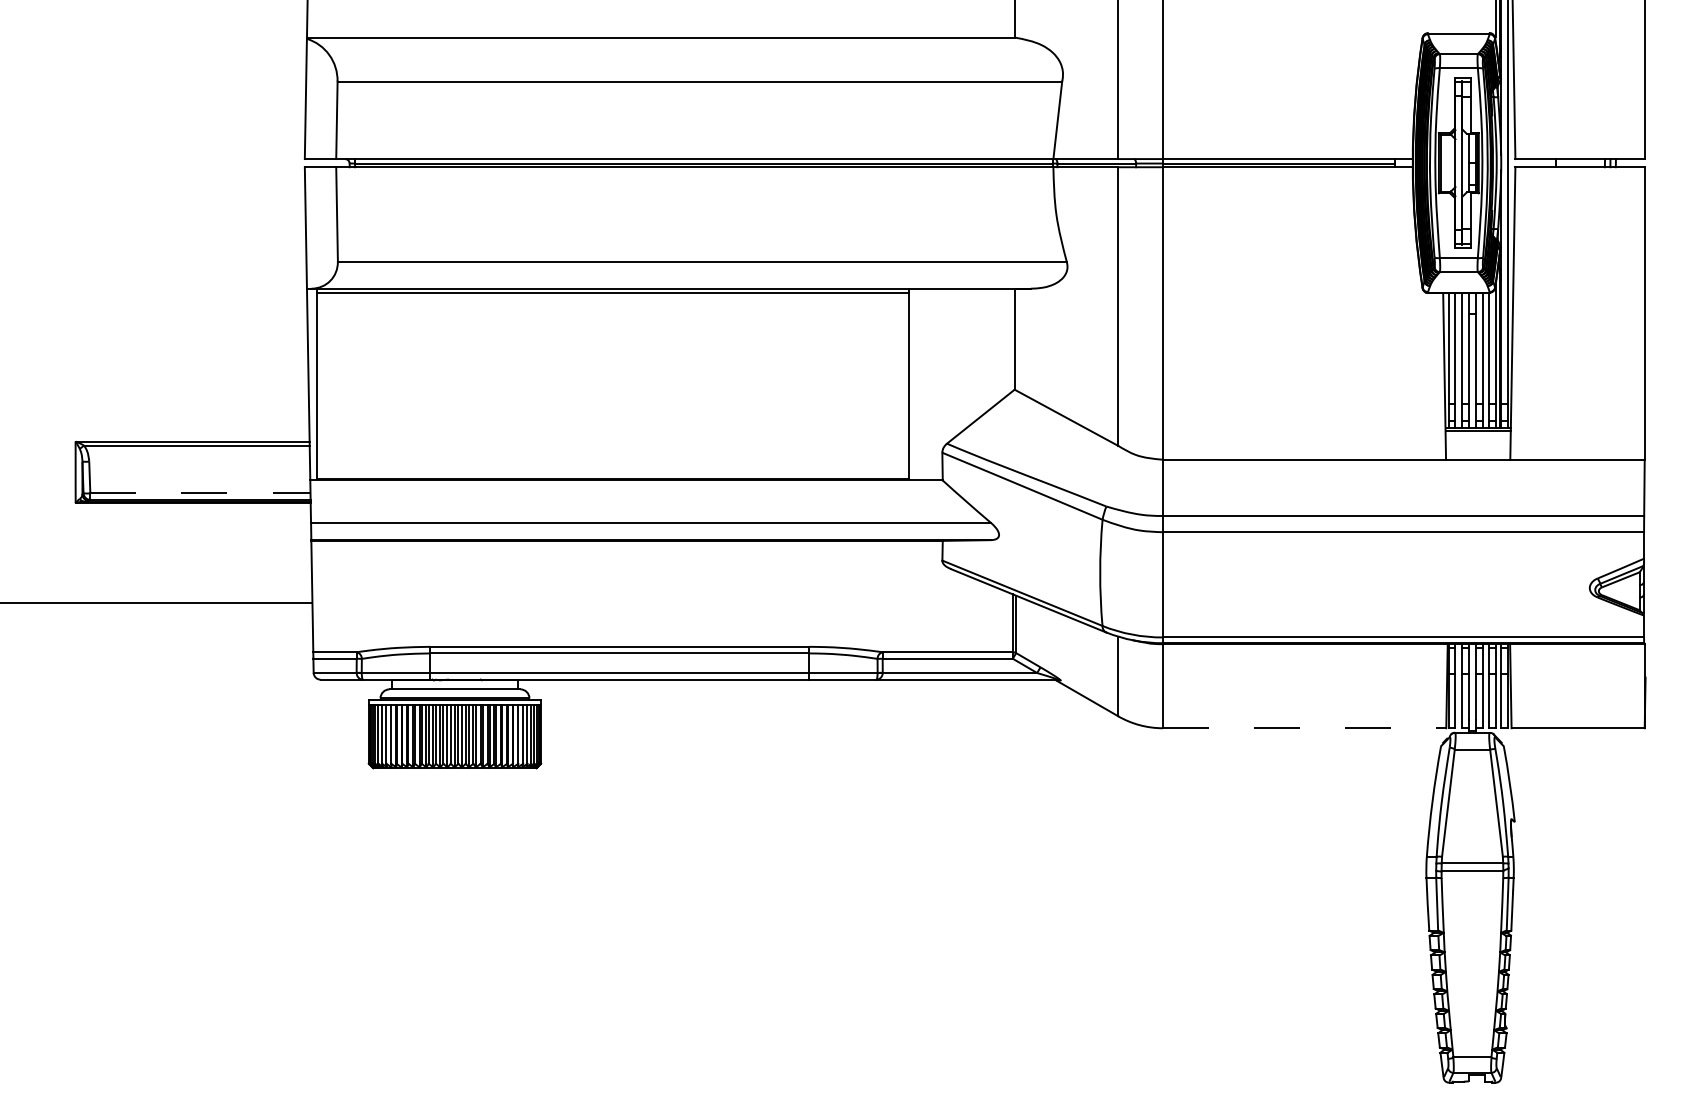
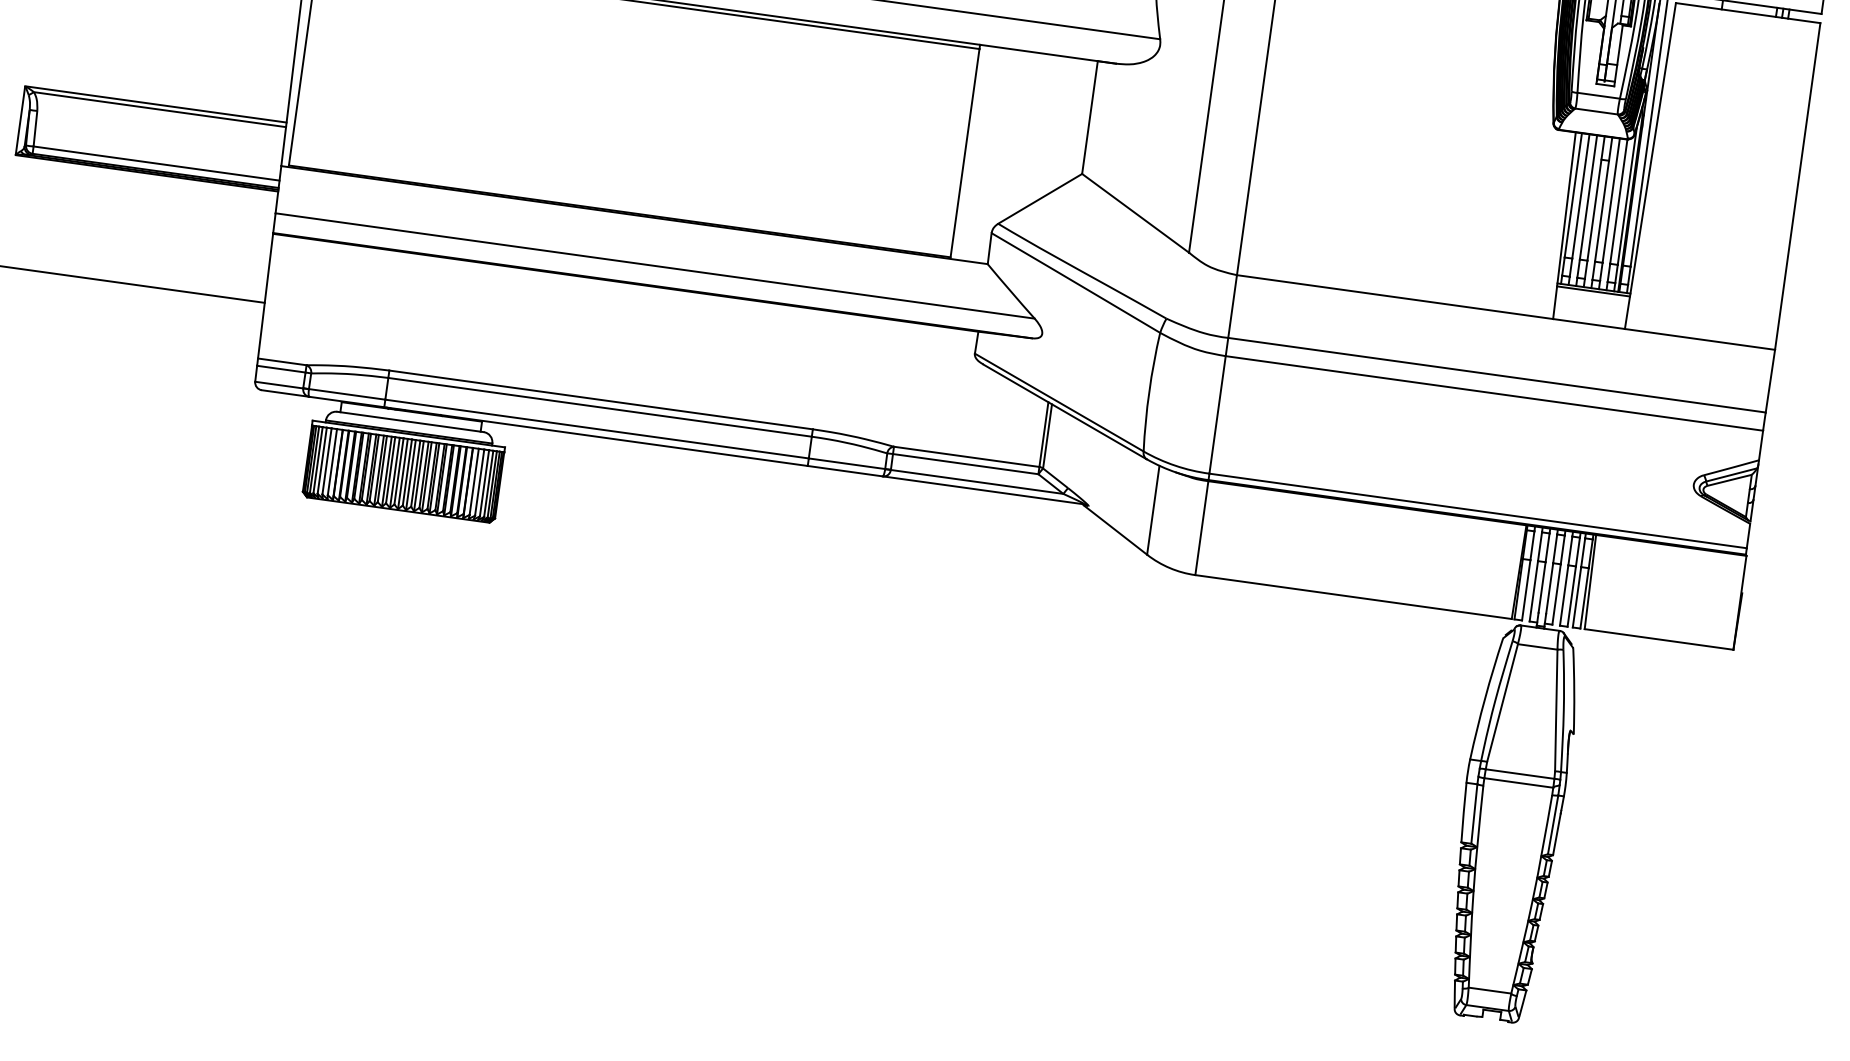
line: (200, 493) -> (156, 163), dashed -> solid
line: (1304, 728) -> (1353, 597), dashed -> solid

